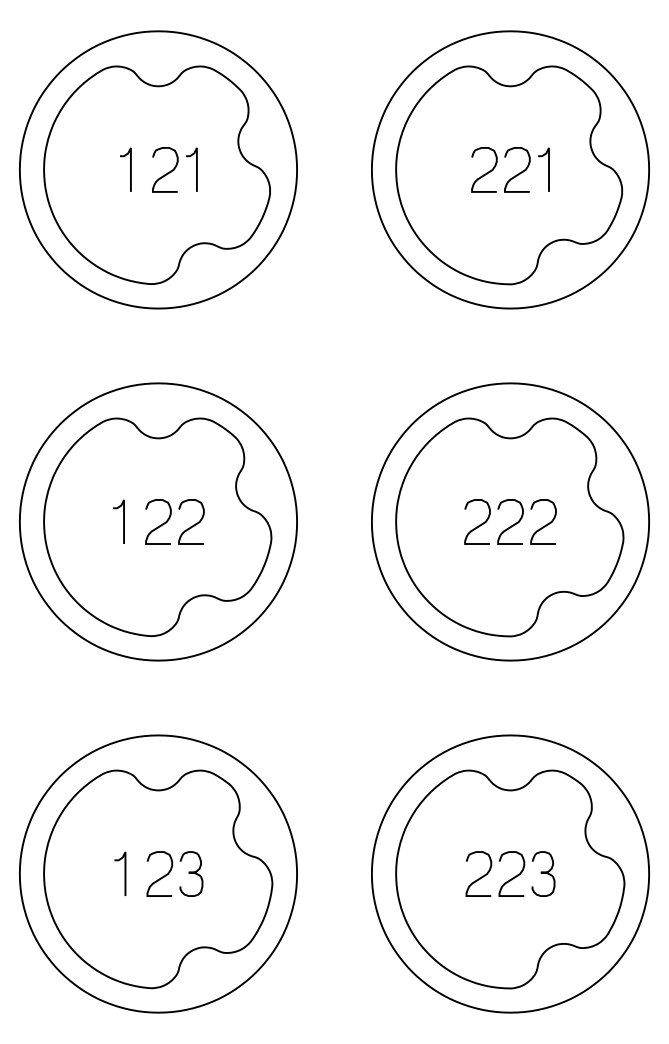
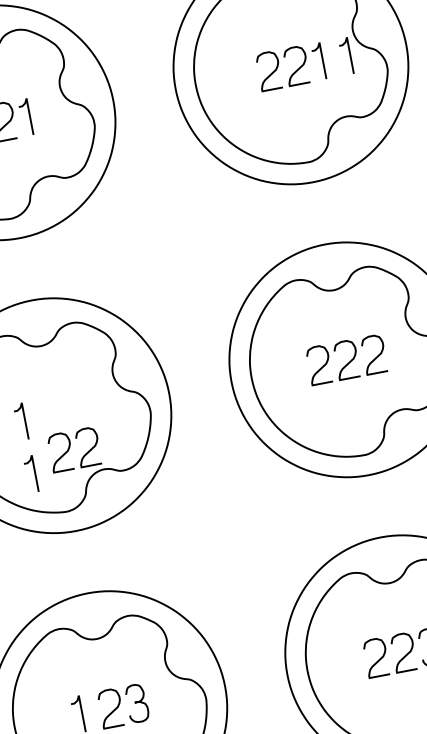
curve: (581, 169) -> (349, 55), added
part: (174, 521) -> (74, 449), moved
curve: (123, 584) -> (34, 473), added

